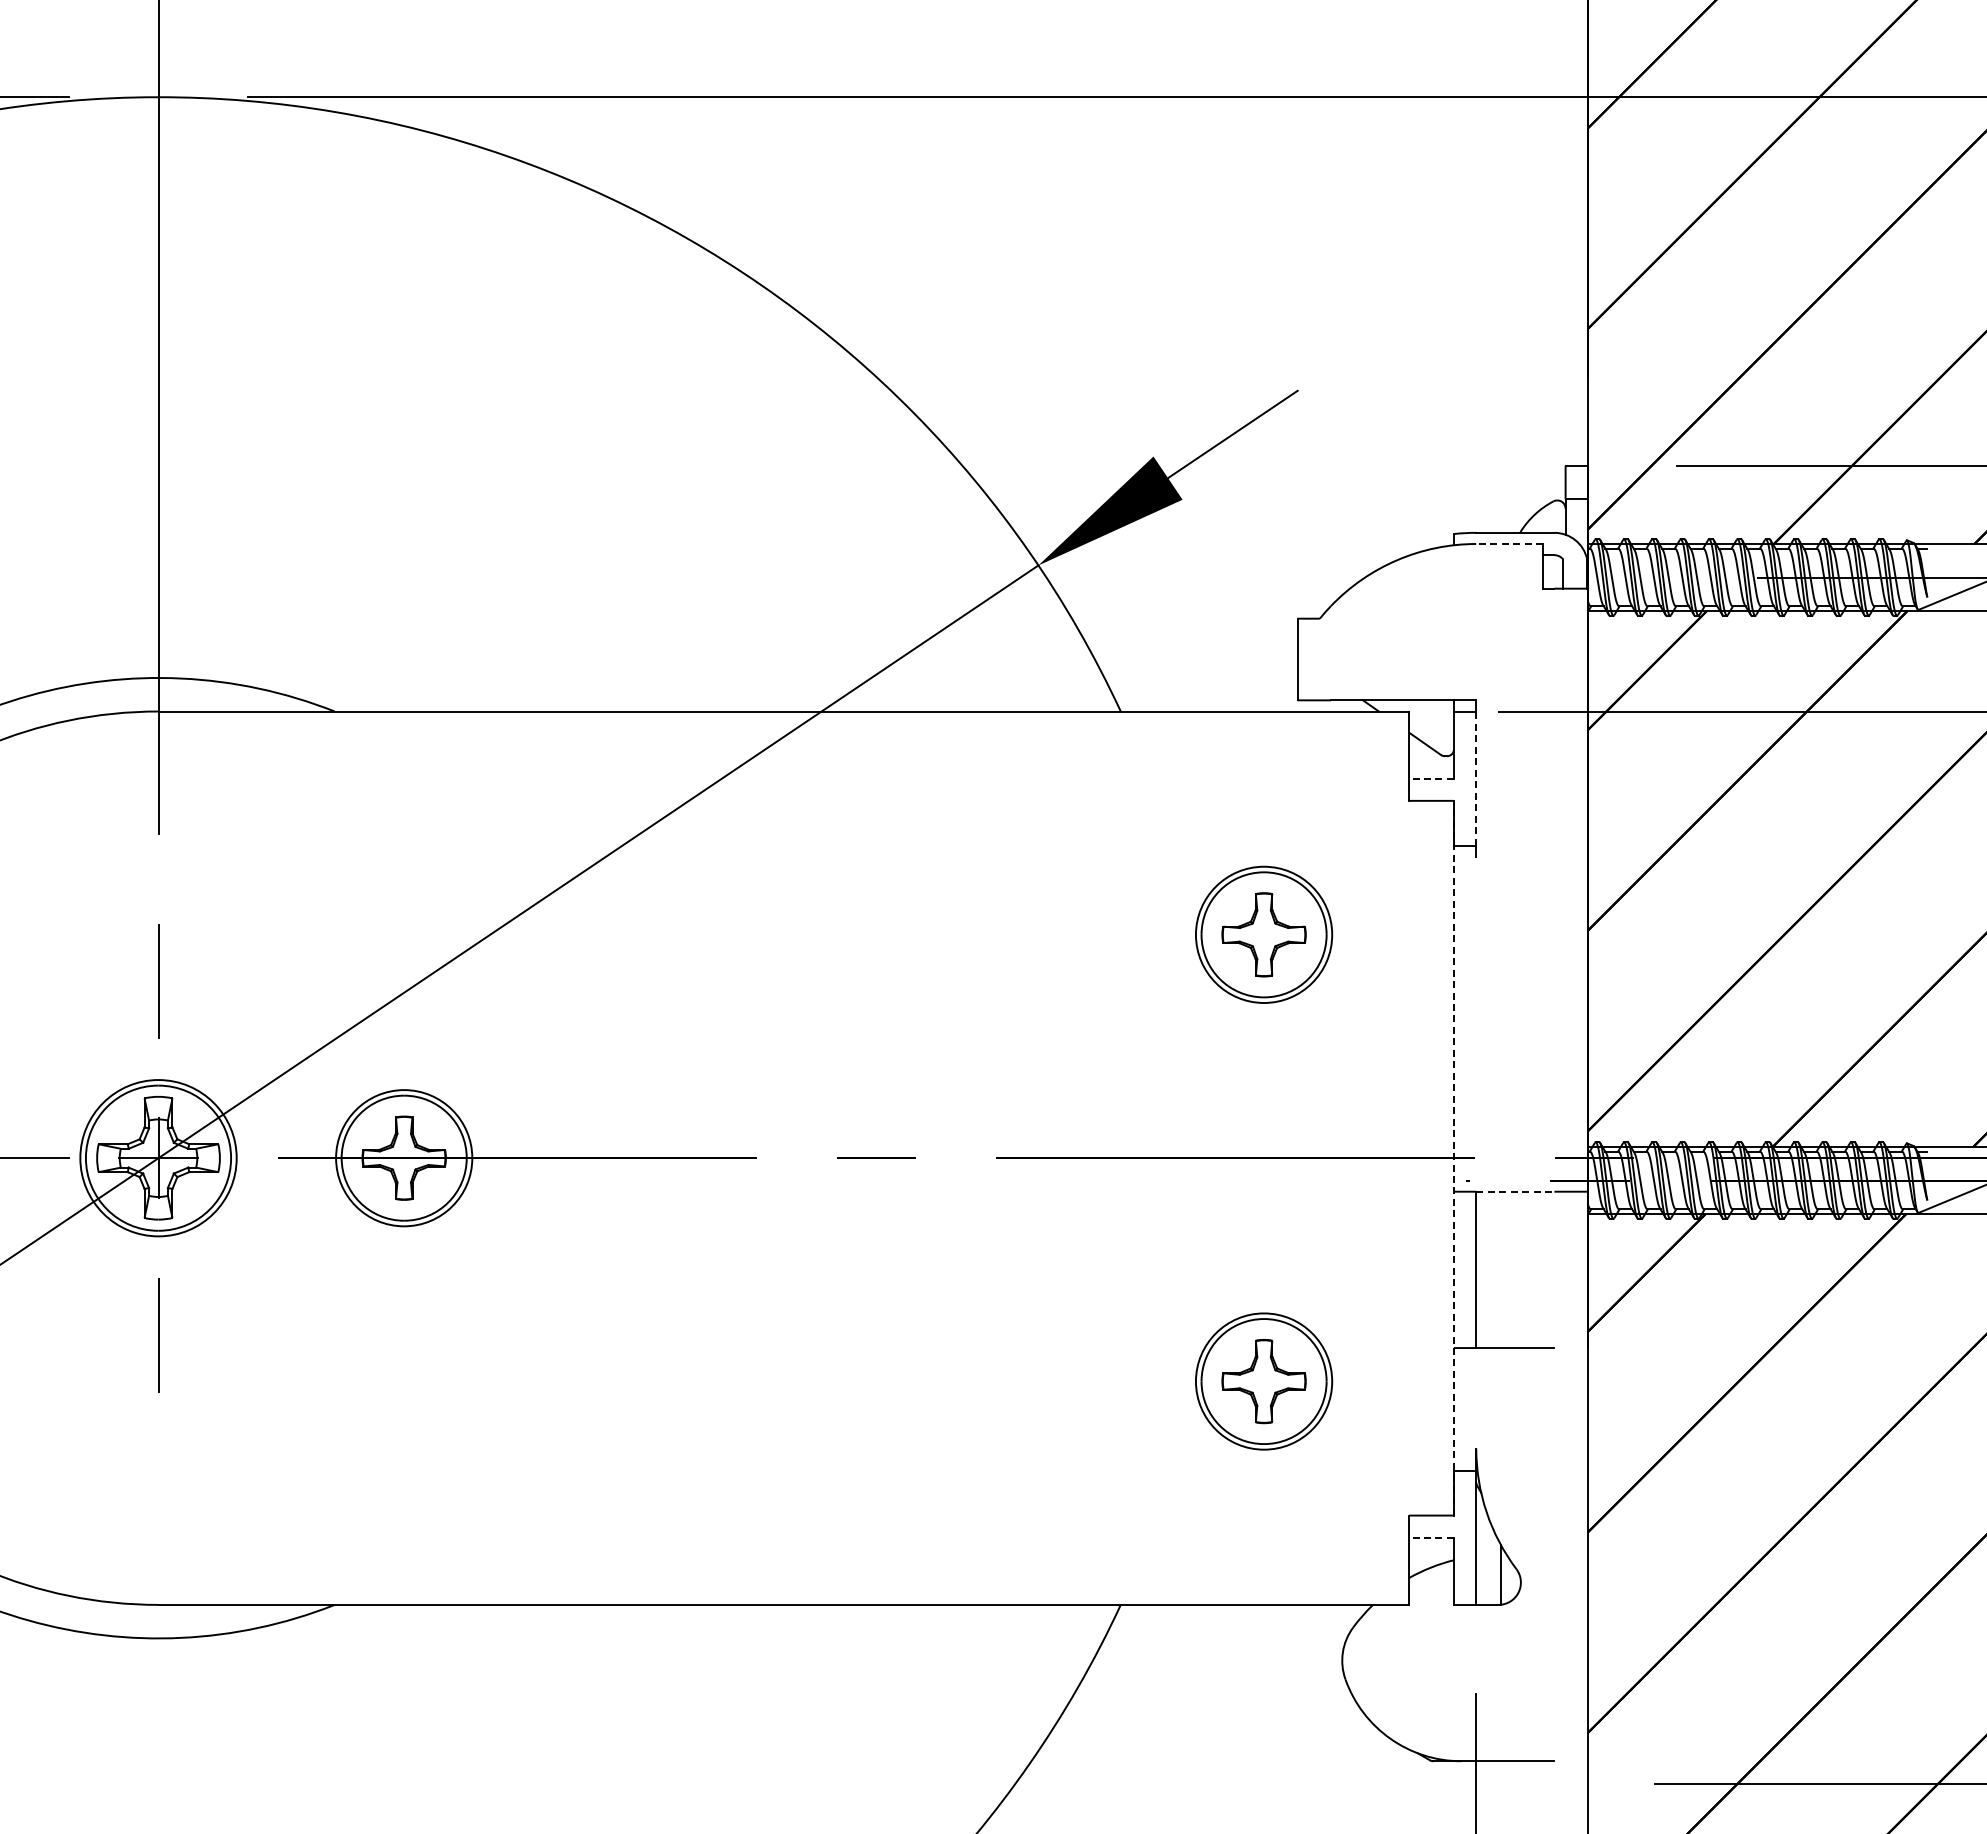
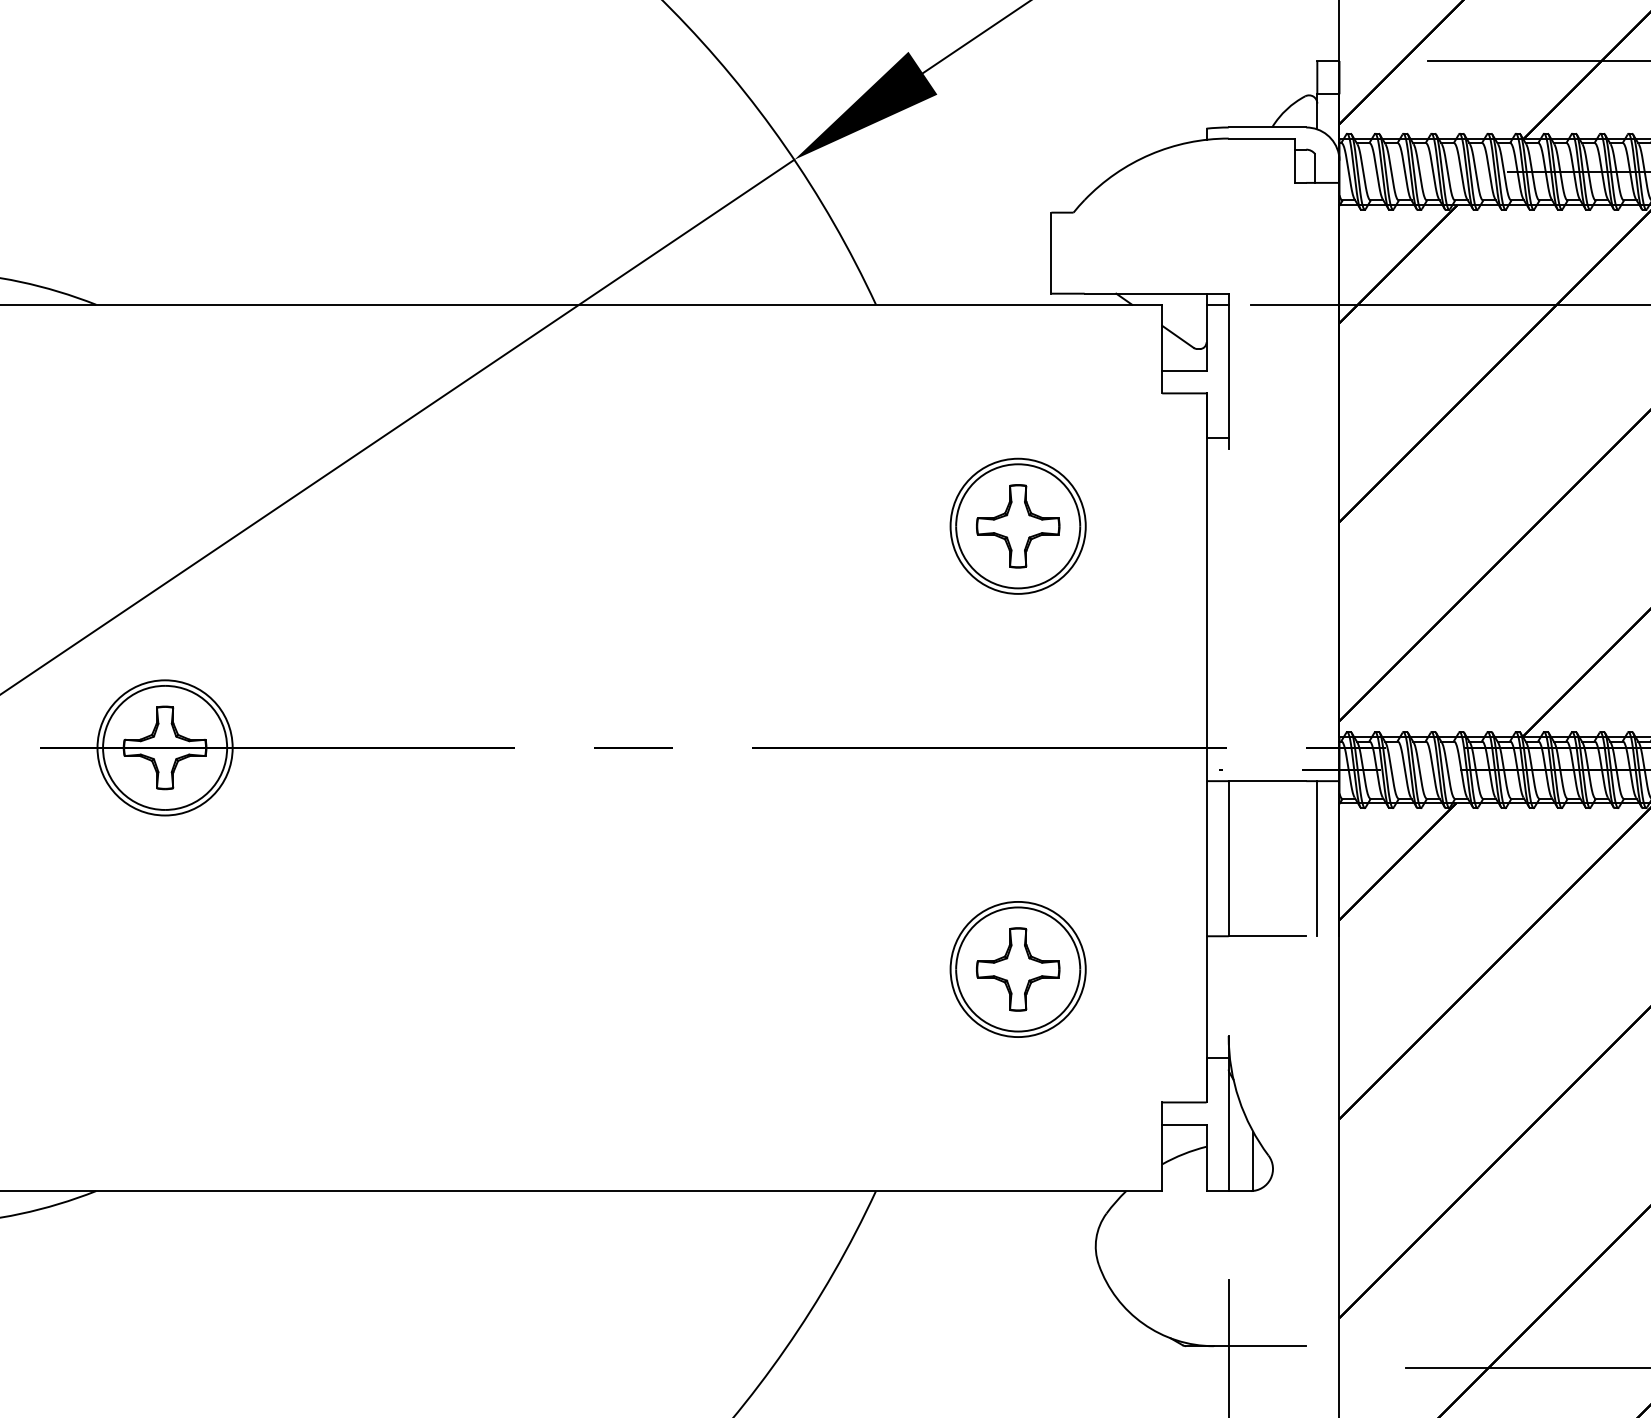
line: (1509, 544) -> (1261, 139), dashed -> solid
line: (1431, 778) -> (1184, 371), dashed -> solid
line: (1476, 778) -> (1228, 371), dashed -> solid
line: (1453, 1157) -> (1206, 747), dashed -> solid
line: (1515, 1191) -> (1267, 780), dashed -> solid
line: (1565, 1269) -> (1317, 858), added
line: (1431, 1537) -> (1184, 1124), dashed -> solid

